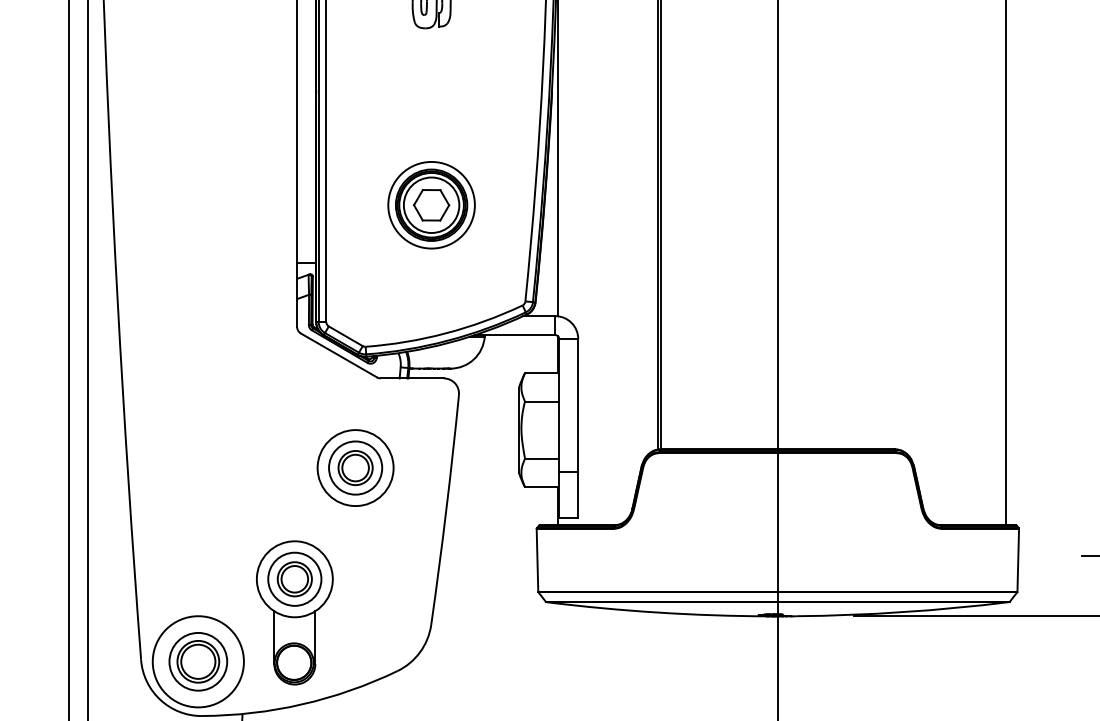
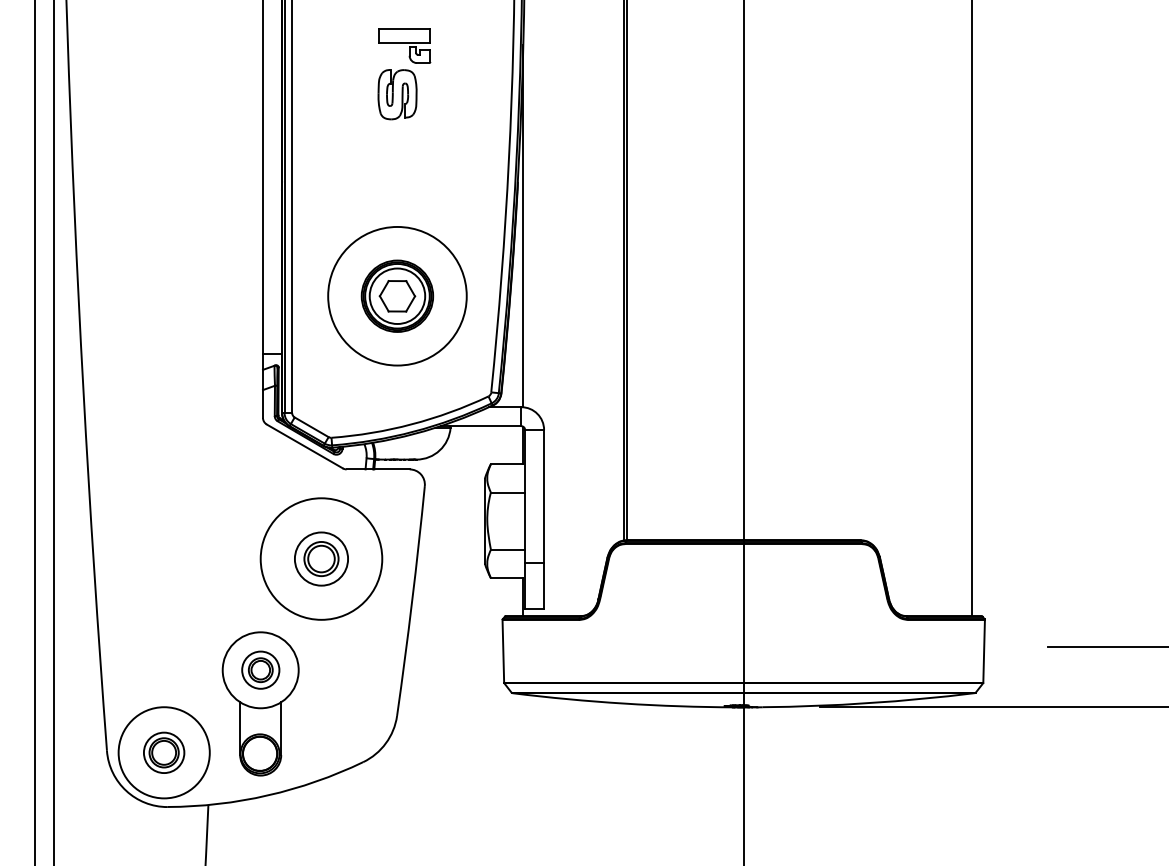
circle: (431, 204) -> (397, 295), size x1.6
circle: (355, 468) -> (321, 559), size x1.6
part: (294, 578) -> (260, 669), size x0.7
part: (197, 661) -> (163, 752), size x0.7

